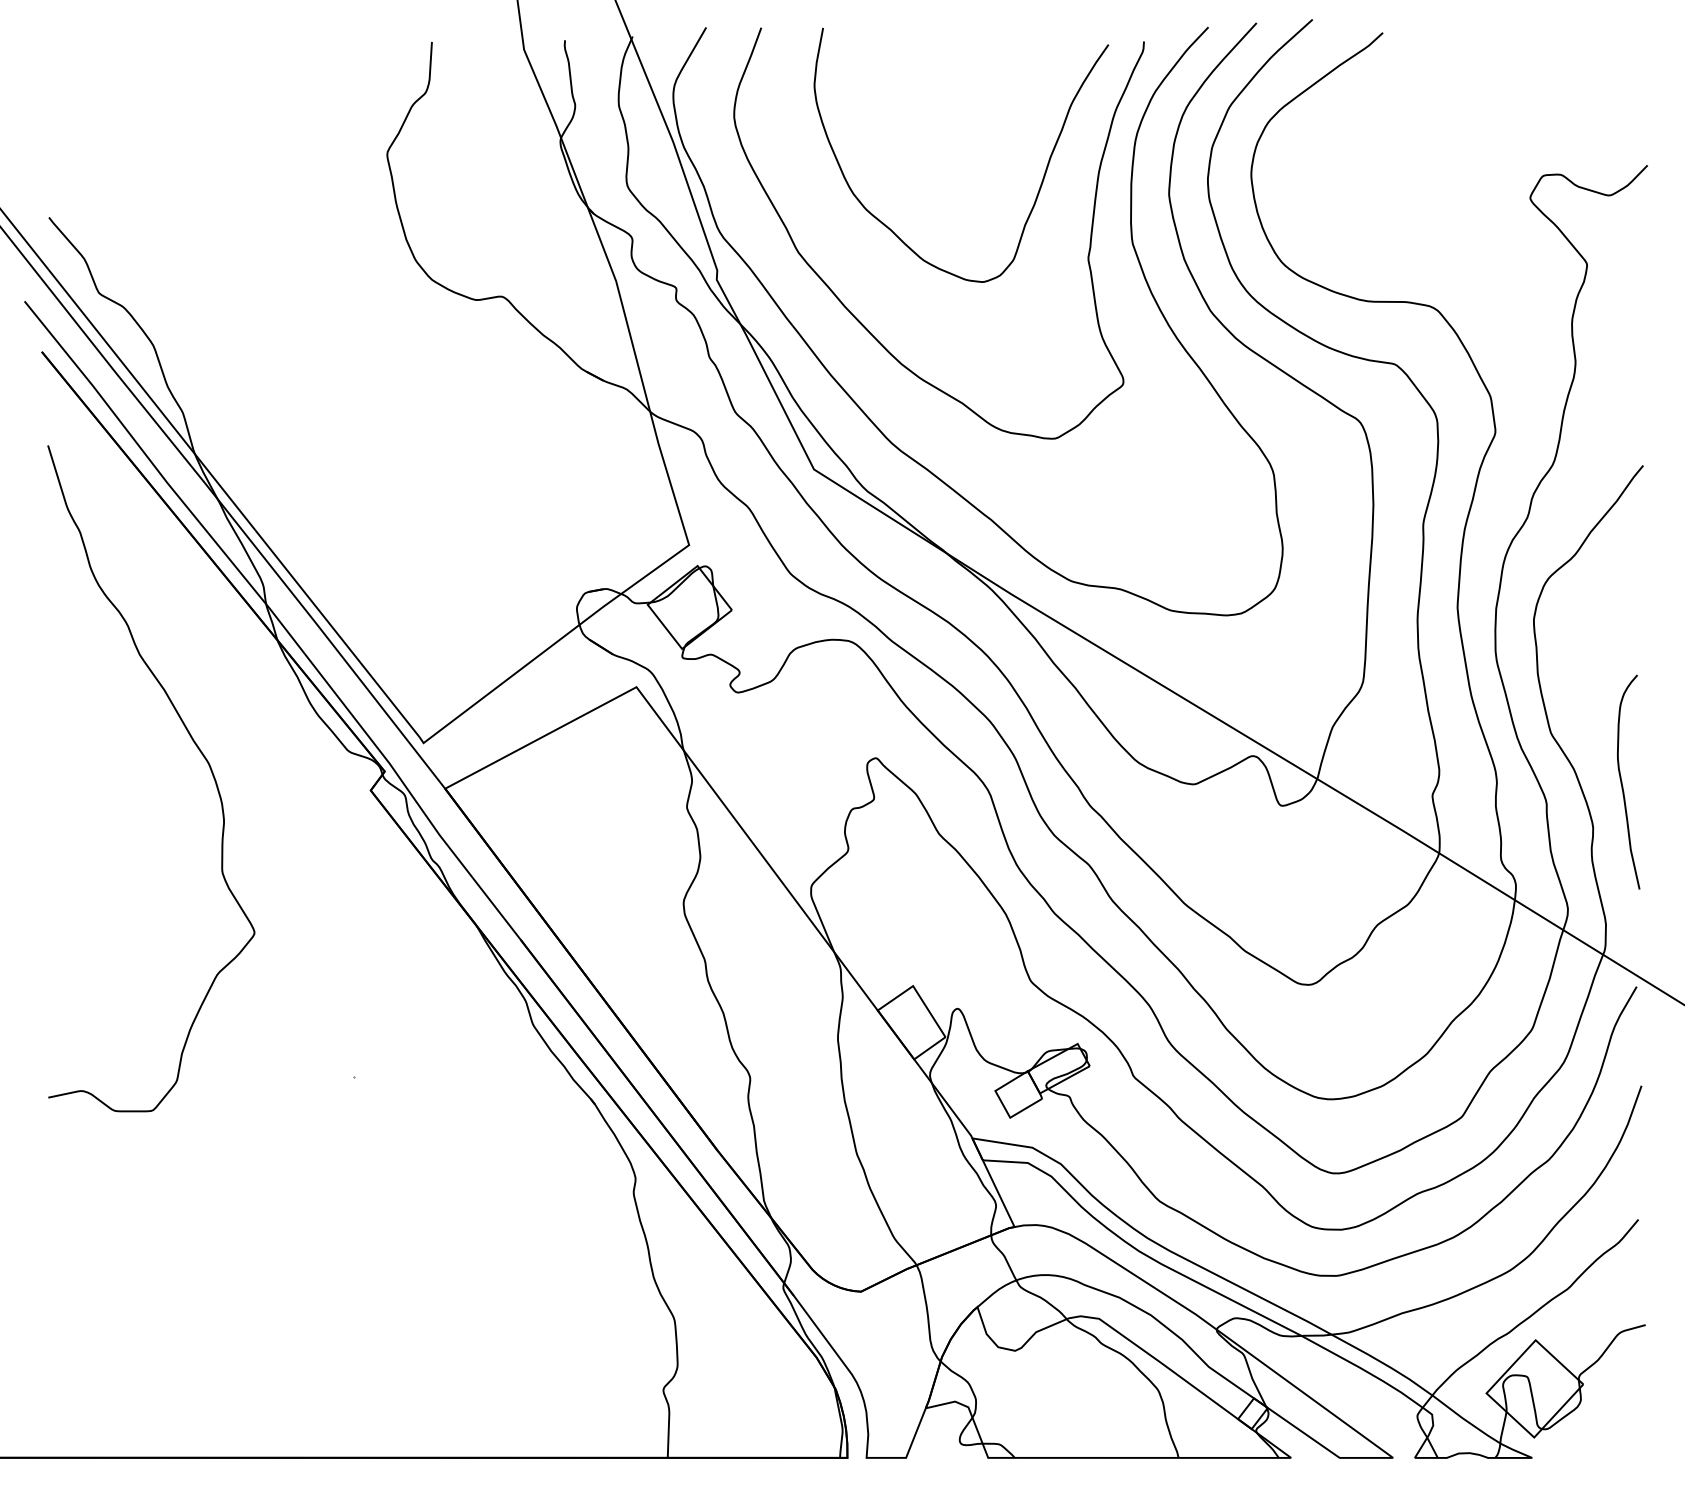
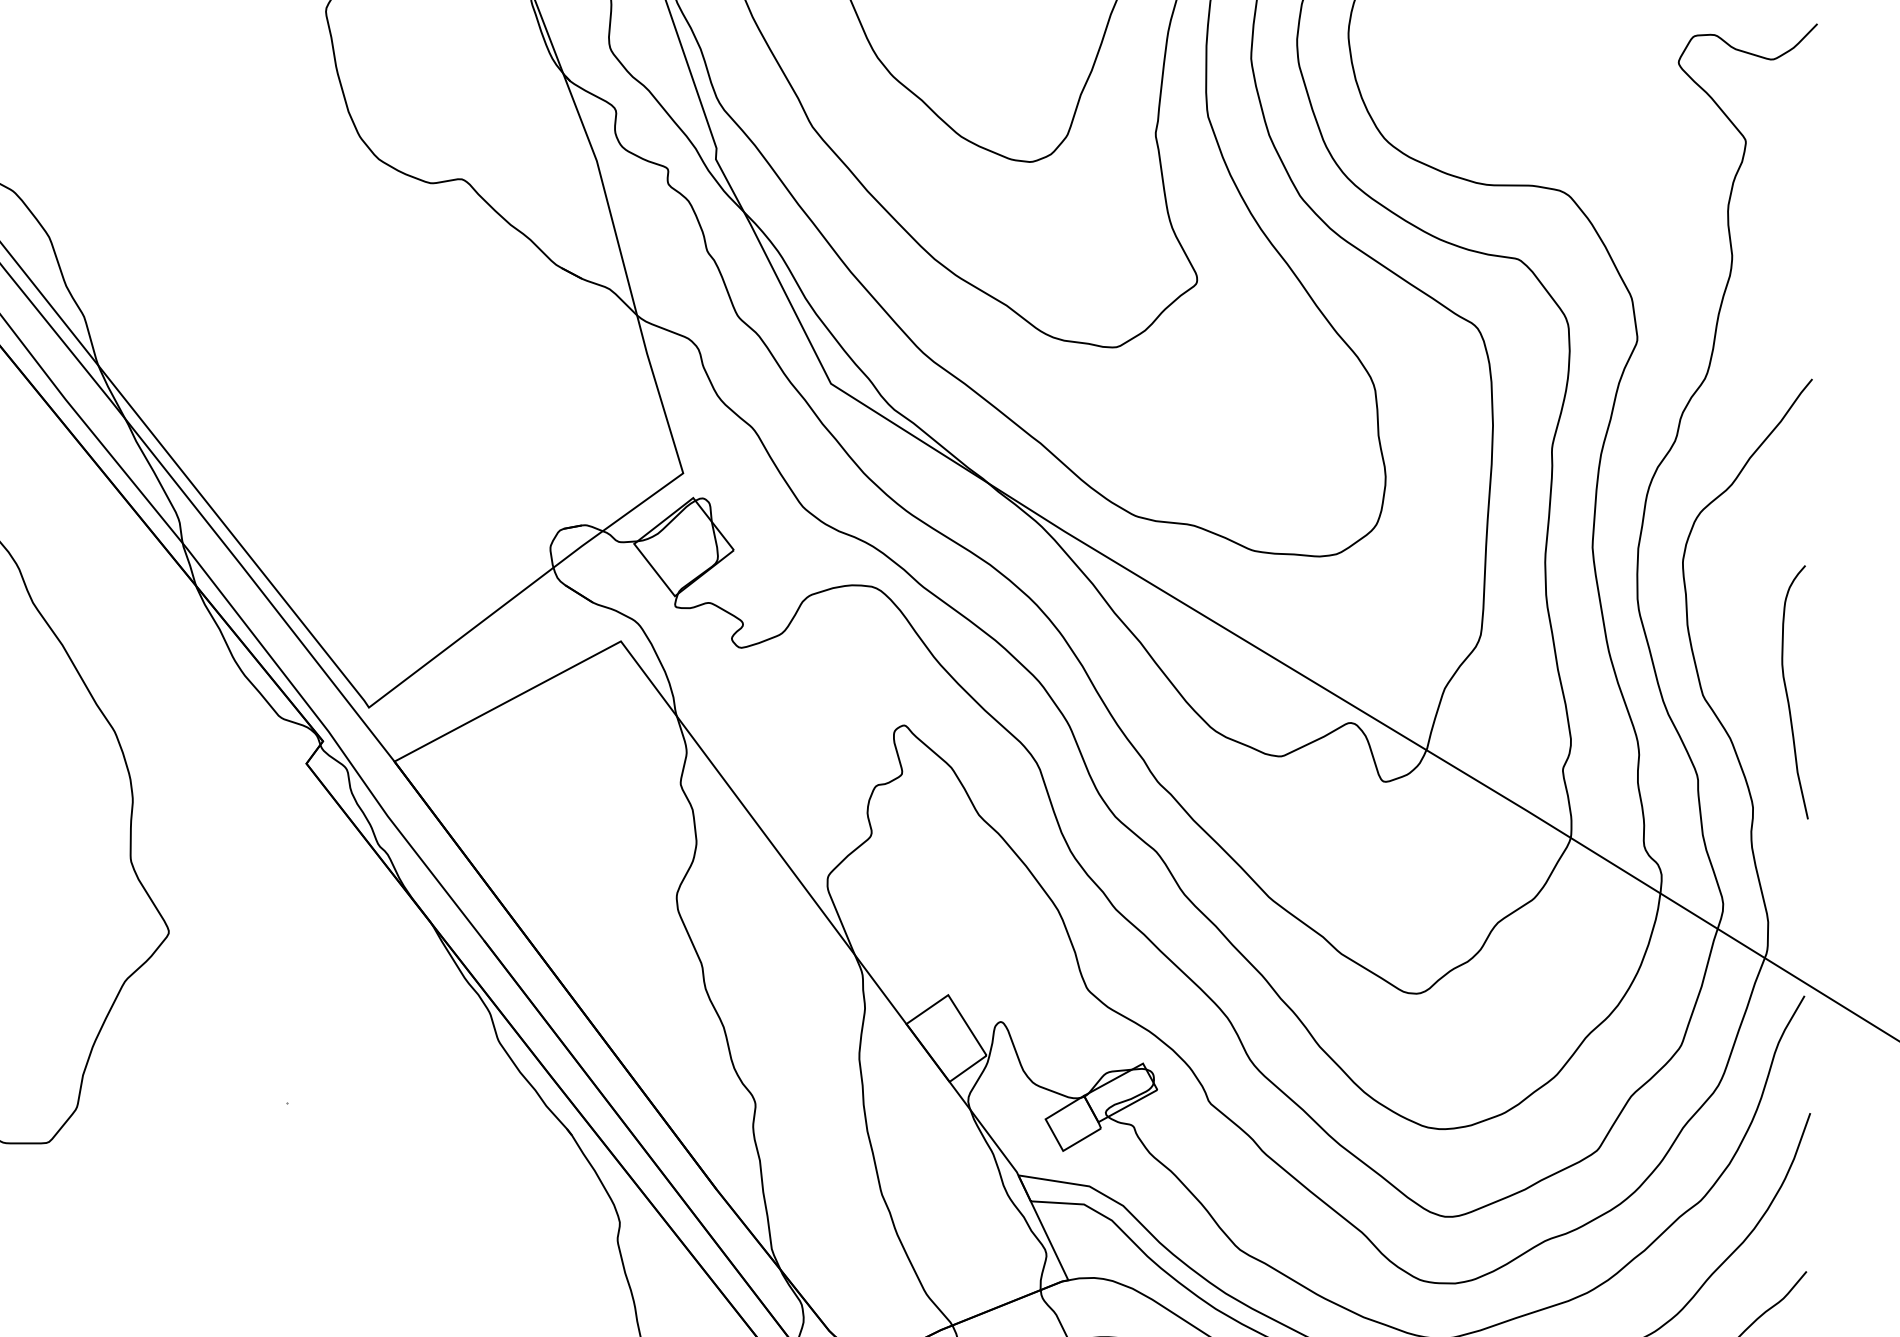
curve: (1622, 781) -> (1787, 691), moved

